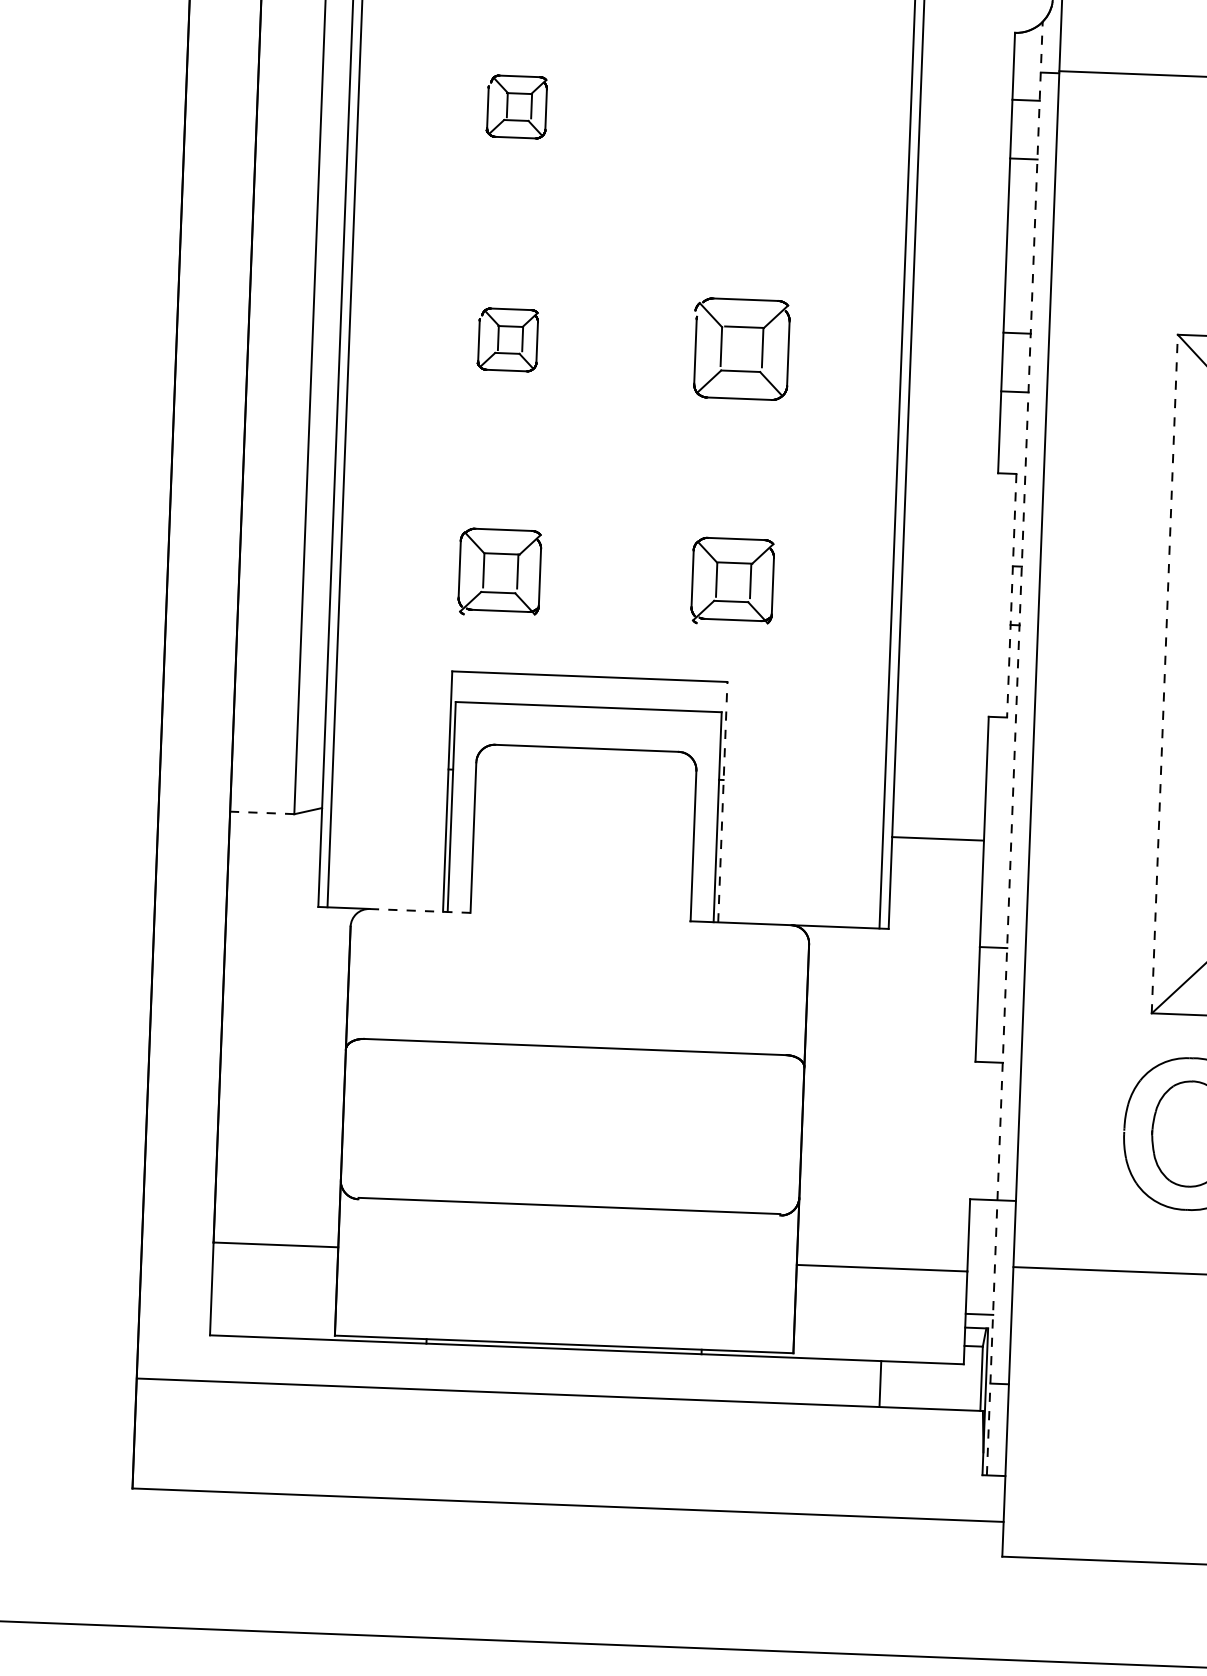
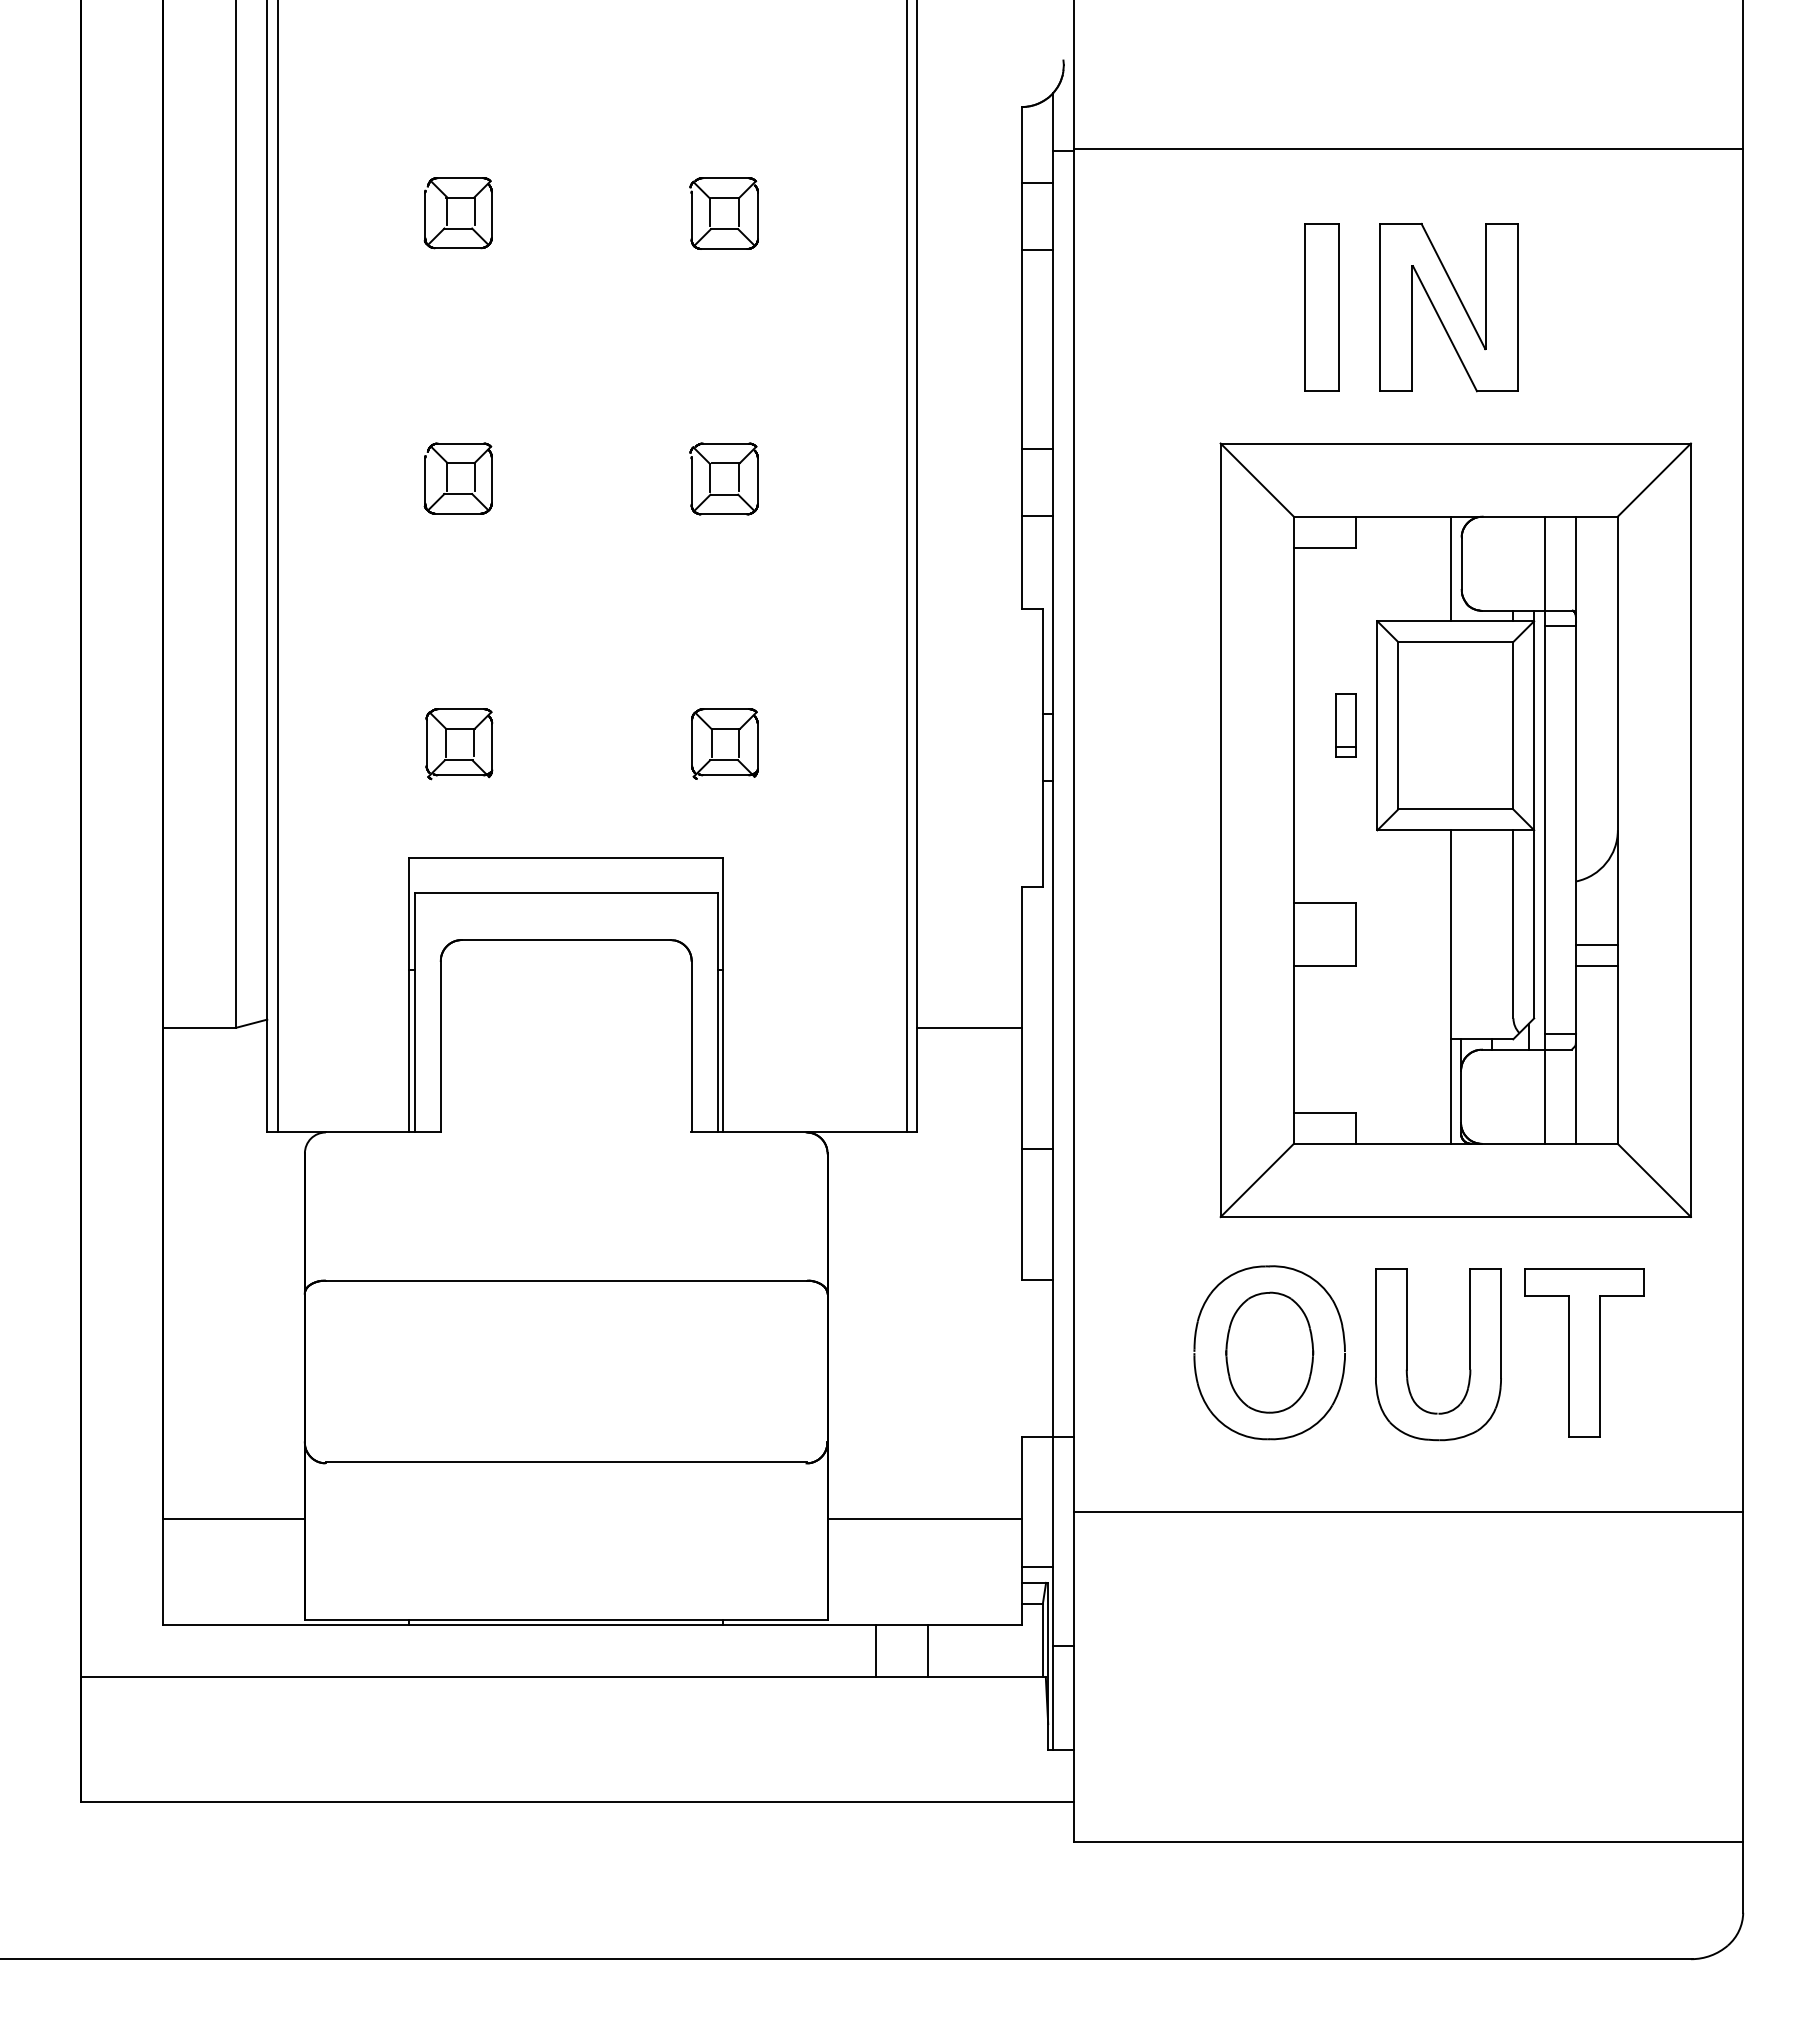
part: (738, 115) -> (710, 213), added
part: (740, 348) -> (723, 478), size x0.62
part: (500, 573) -> (459, 744), size x0.71
part: (732, 581) -> (724, 743), size x0.71
line: (1011, 595) -> (1042, 747), dashed -> solid
line: (1164, 674) -> (1220, 830), dashed -> solid
line: (1015, 748) -> (1053, 921), dashed -> solid
line: (723, 801) -> (723, 994), dashed -> solid
line: (262, 812) -> (199, 1027), dashed -> solid
line: (420, 910) -> (383, 1132), dashed -> solid
line: (834, 1381) -> (875, 1650), added

